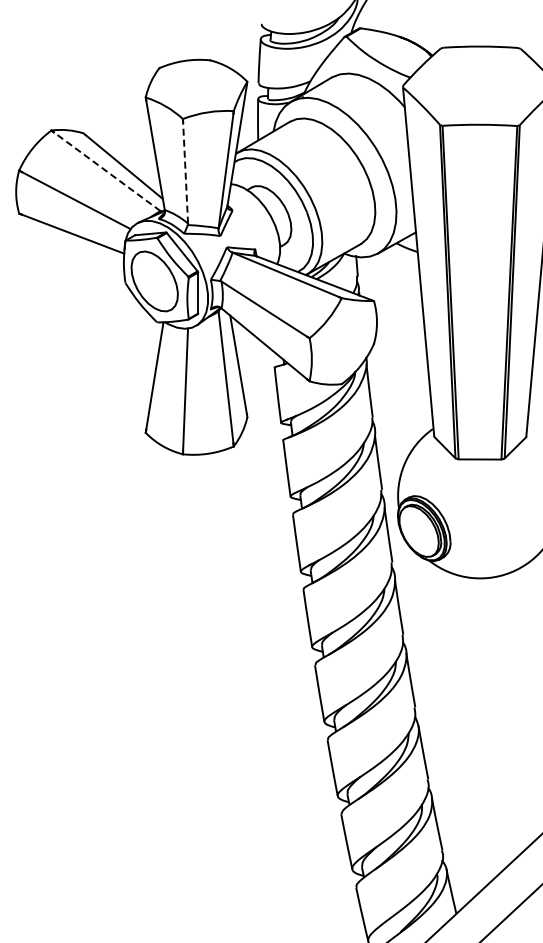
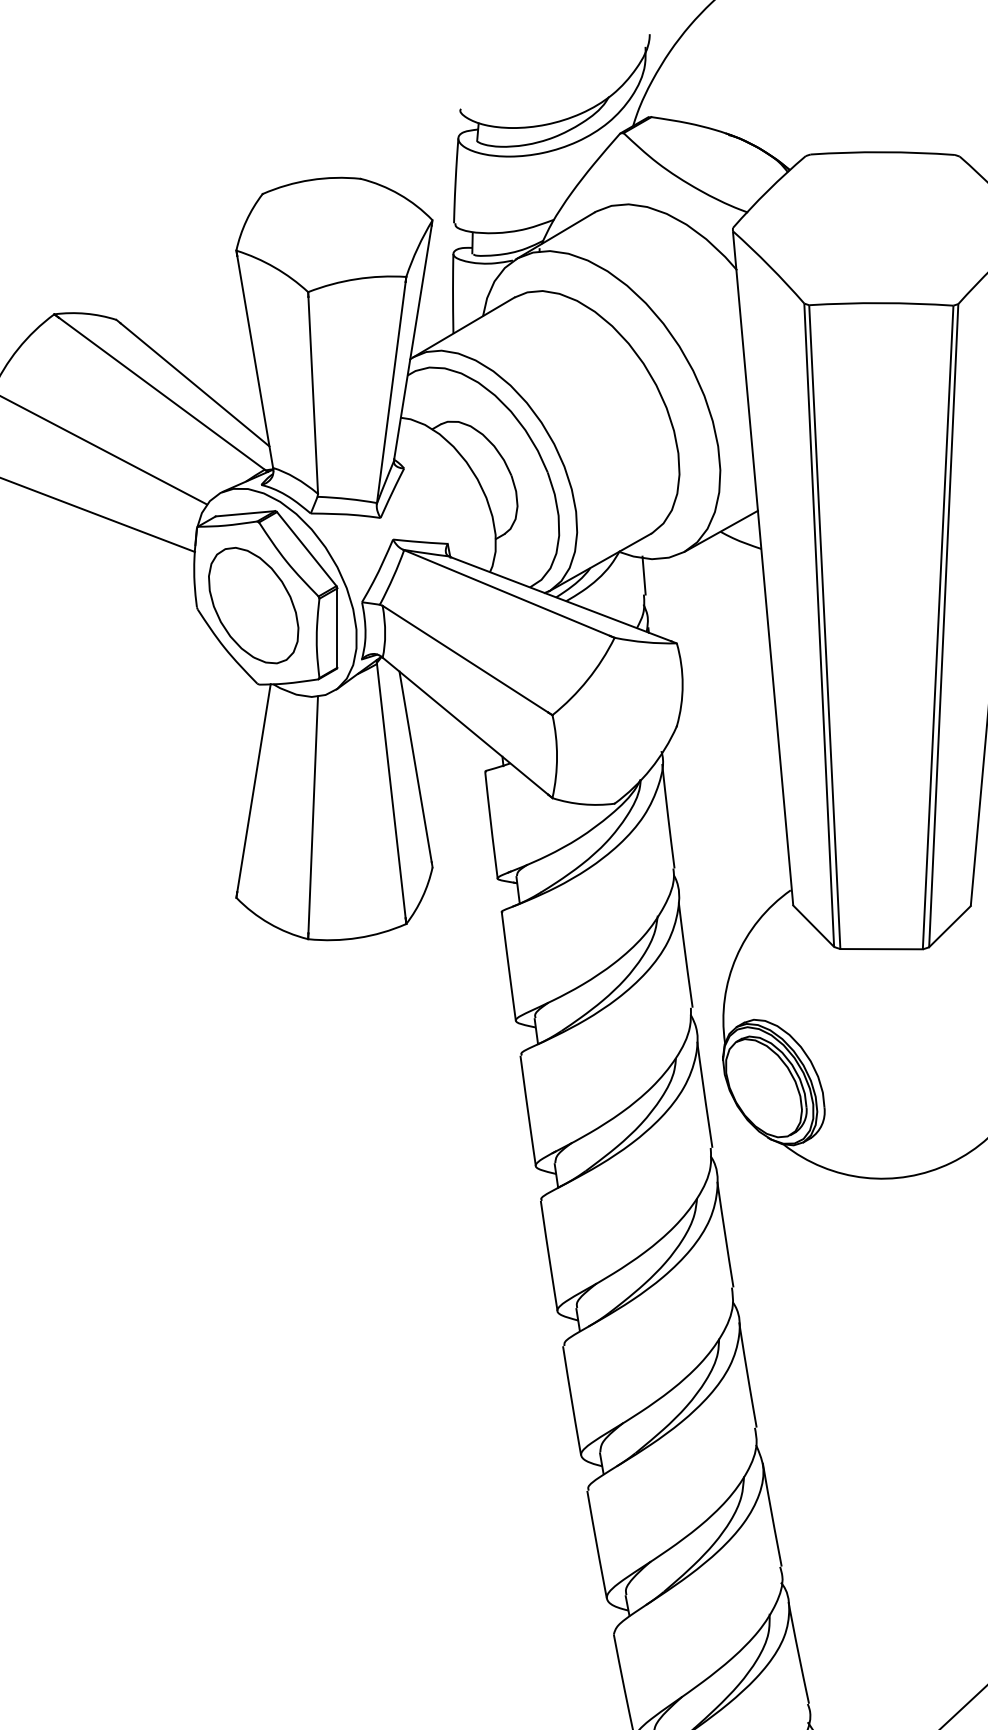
line: (106, 171) -> (160, 393), dashed -> solid
line: (185, 172) -> (313, 395), dashed -> solid

